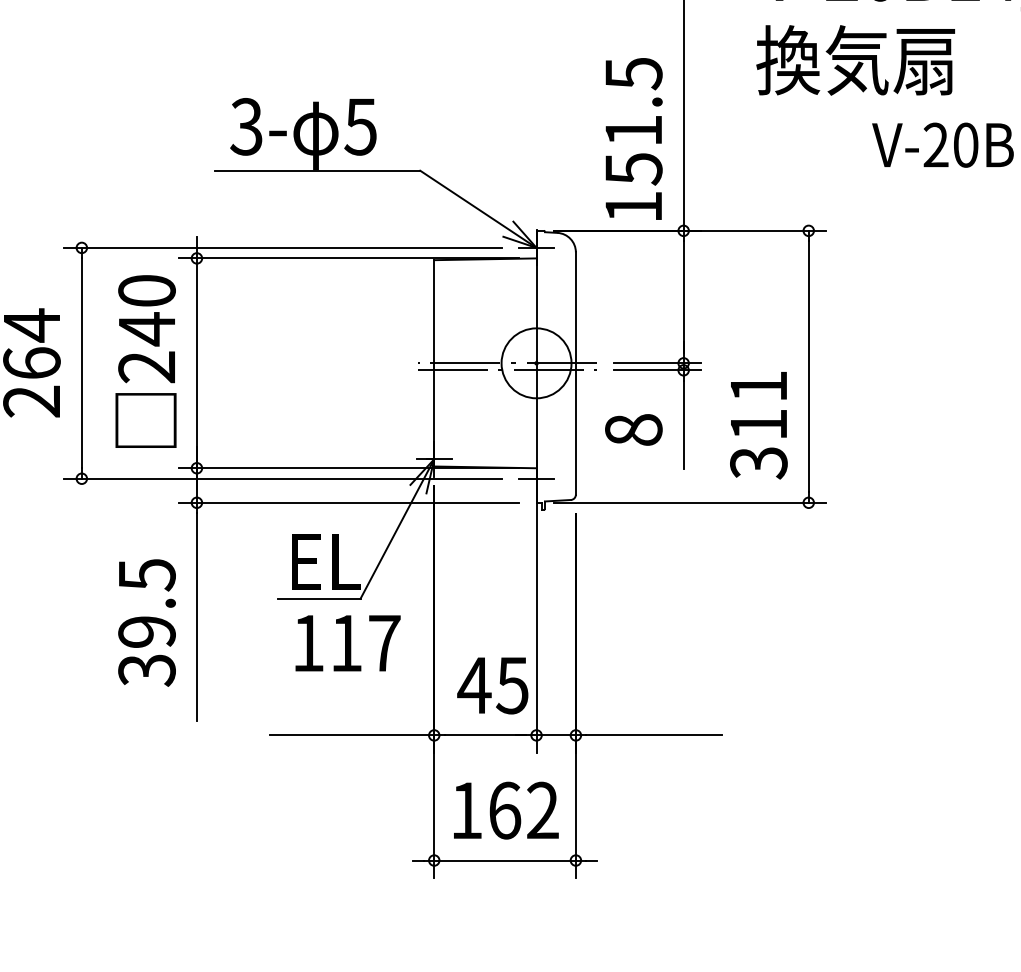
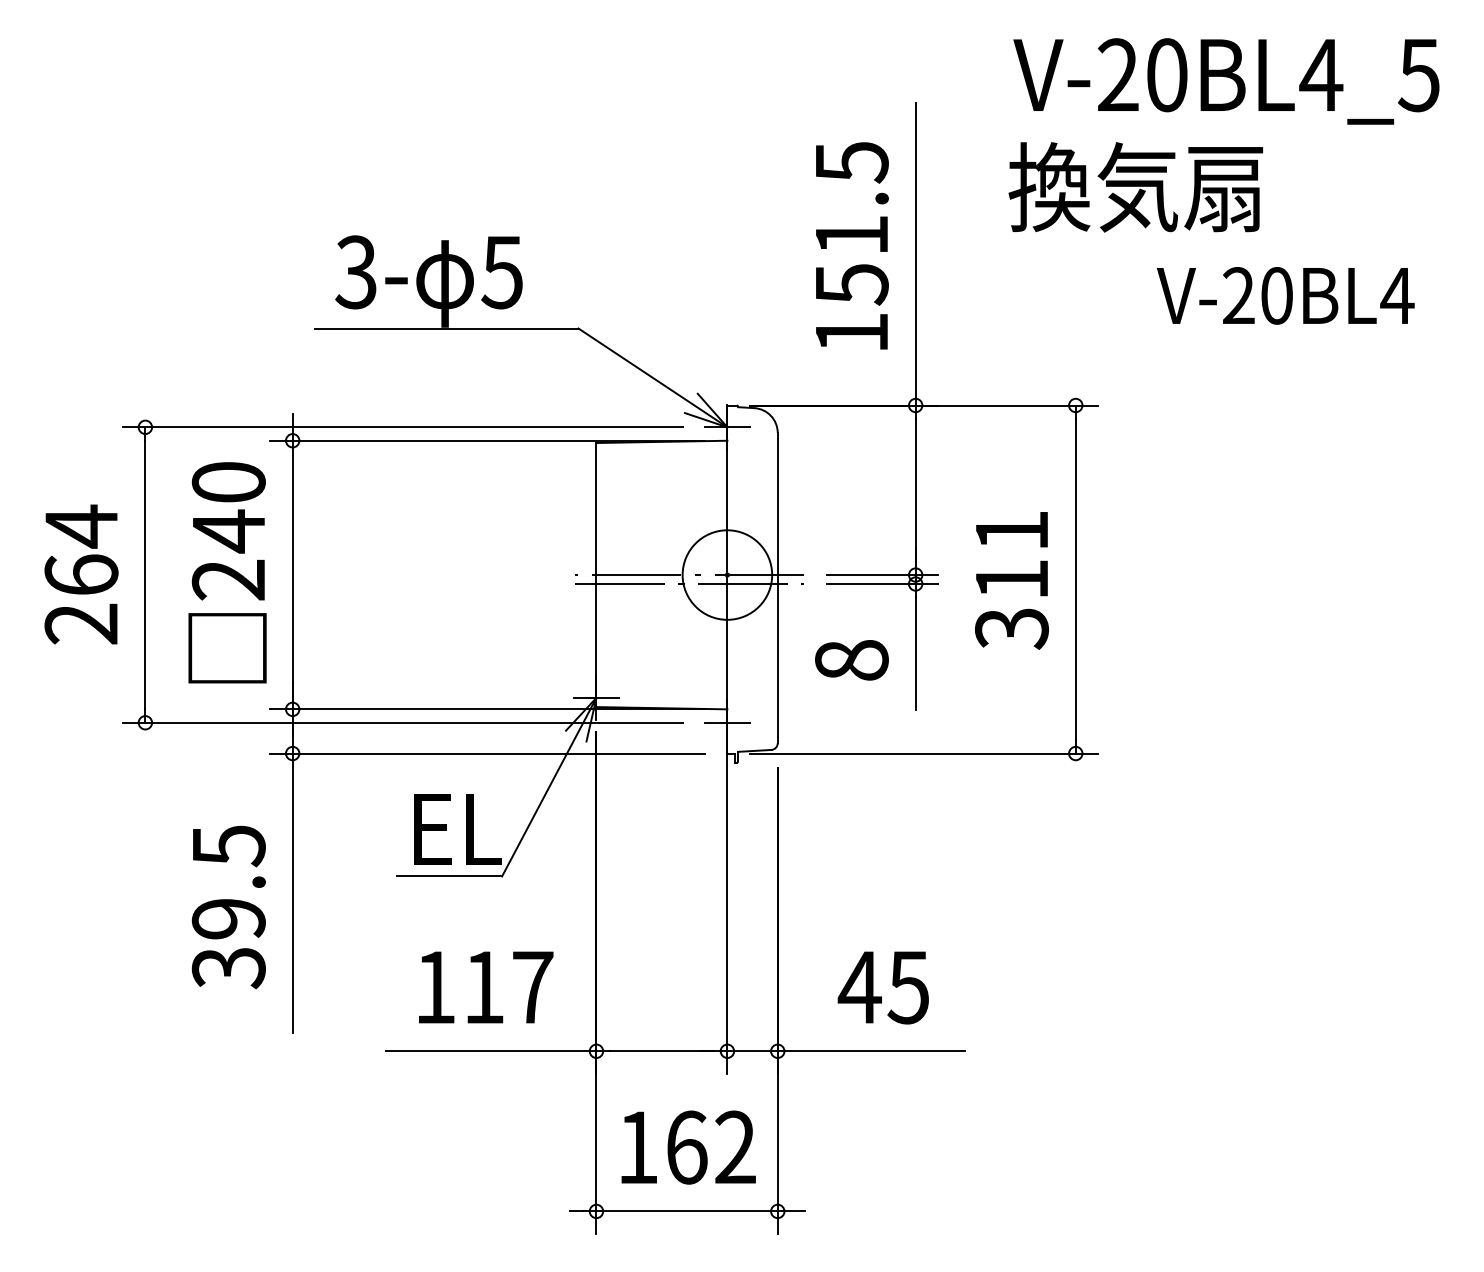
text: (634, 138) -> (852, 245), moved
text: (758, 425) -> (1011, 580), moved
text: (348, 643) -> (486, 987), moved
text: (492, 685) -> (882, 987), moved

